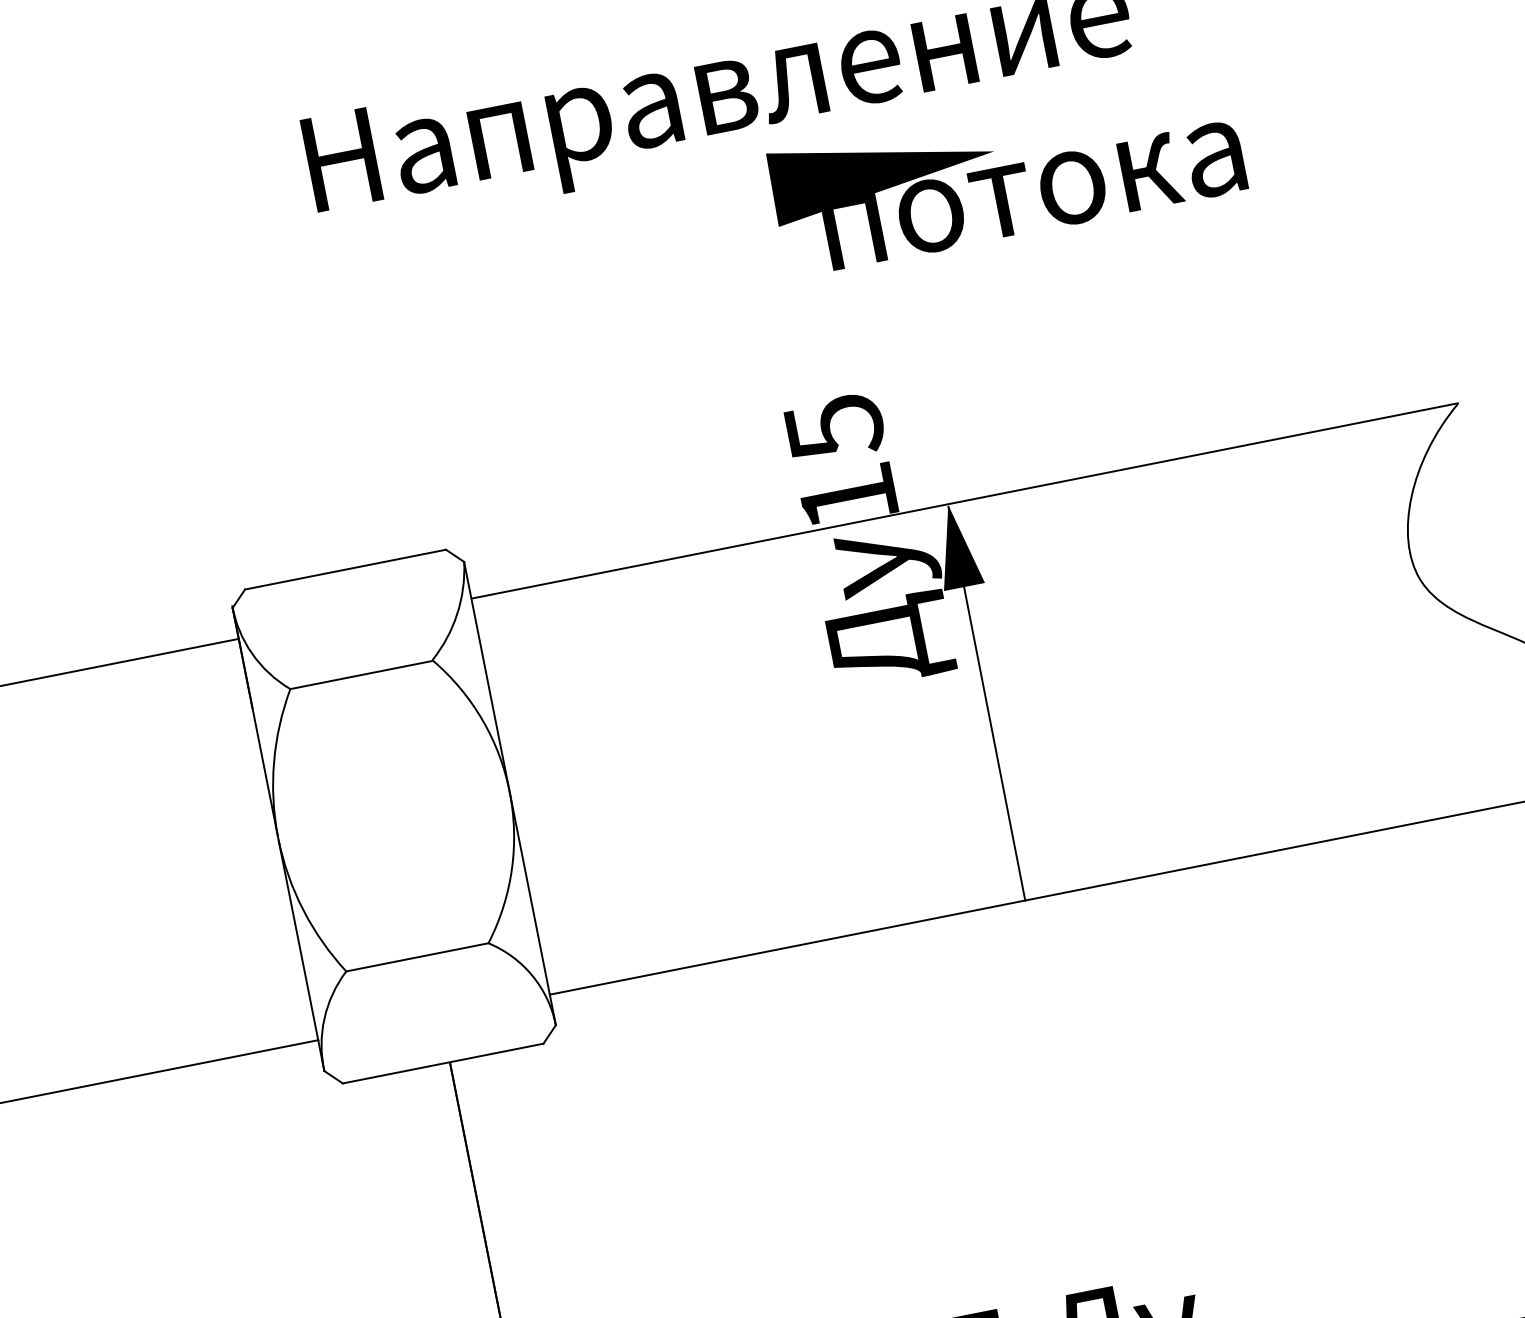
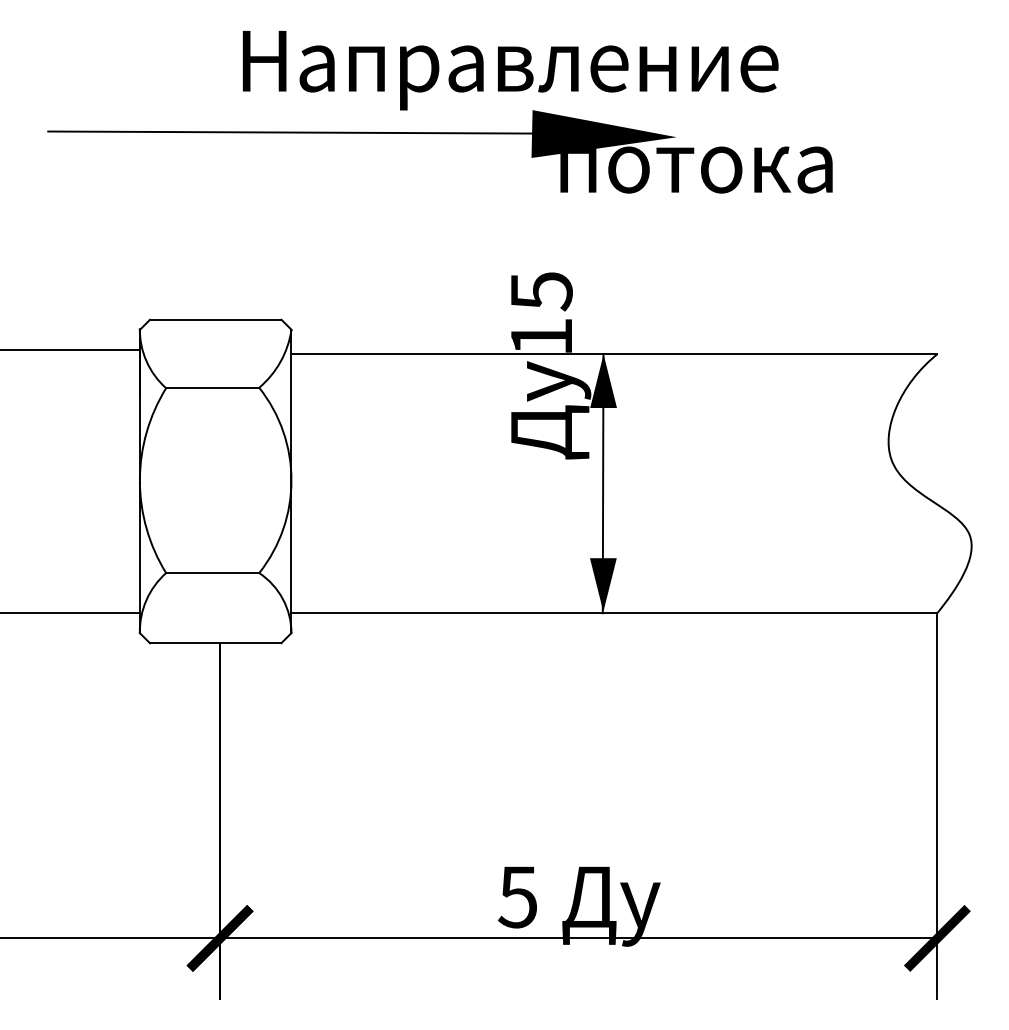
line: (401, 261) -> (289, 132), added
fill: (1016, 856) -> (602, 584), added

